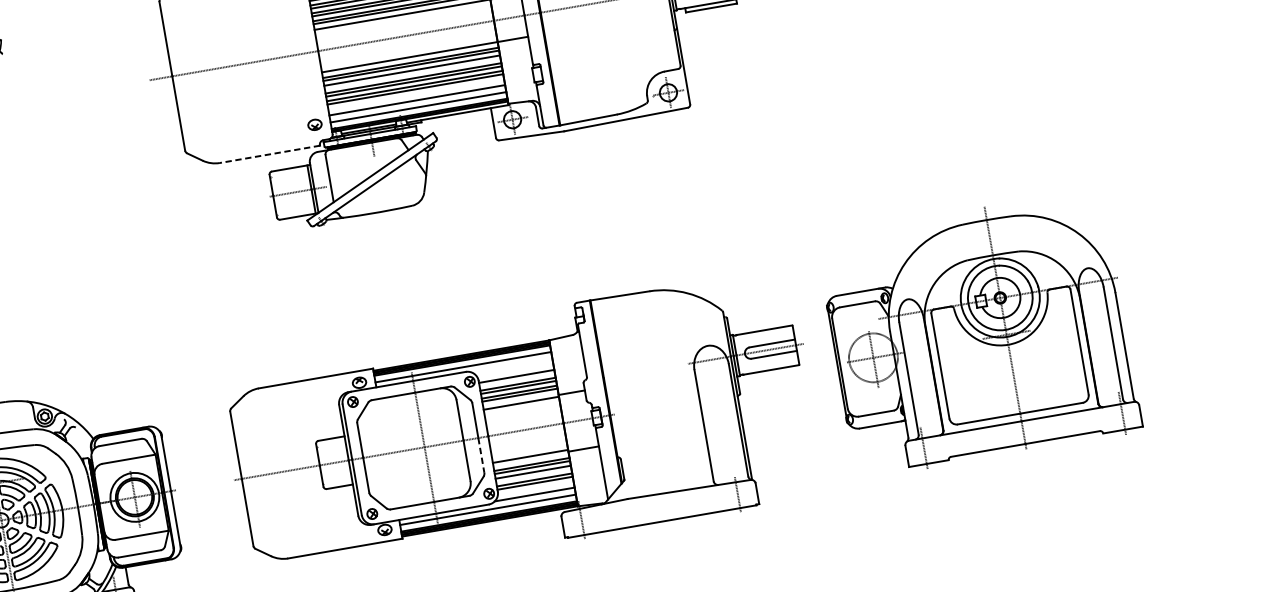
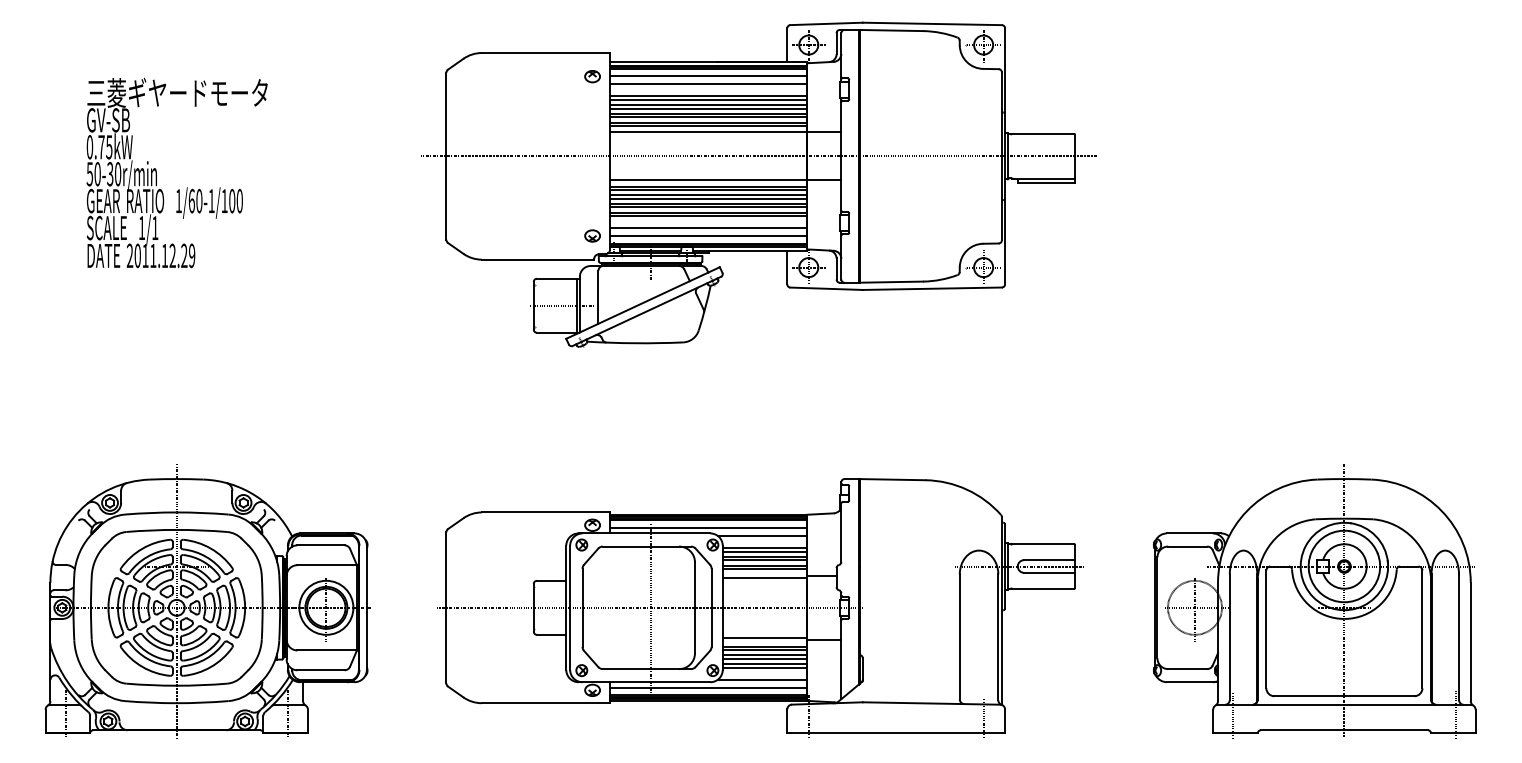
line: (412, 73) -> (708, 198), added
line: (269, 154) -> (537, 259), dashed -> solid
part: (979, 333) -> (1314, 601), moved
line: (512, 365) -> (762, 535), added
line: (516, 379) -> (764, 551), added
line: (481, 455) -> (711, 627), dashed -> solid
line: (533, 475) -> (764, 658), added

